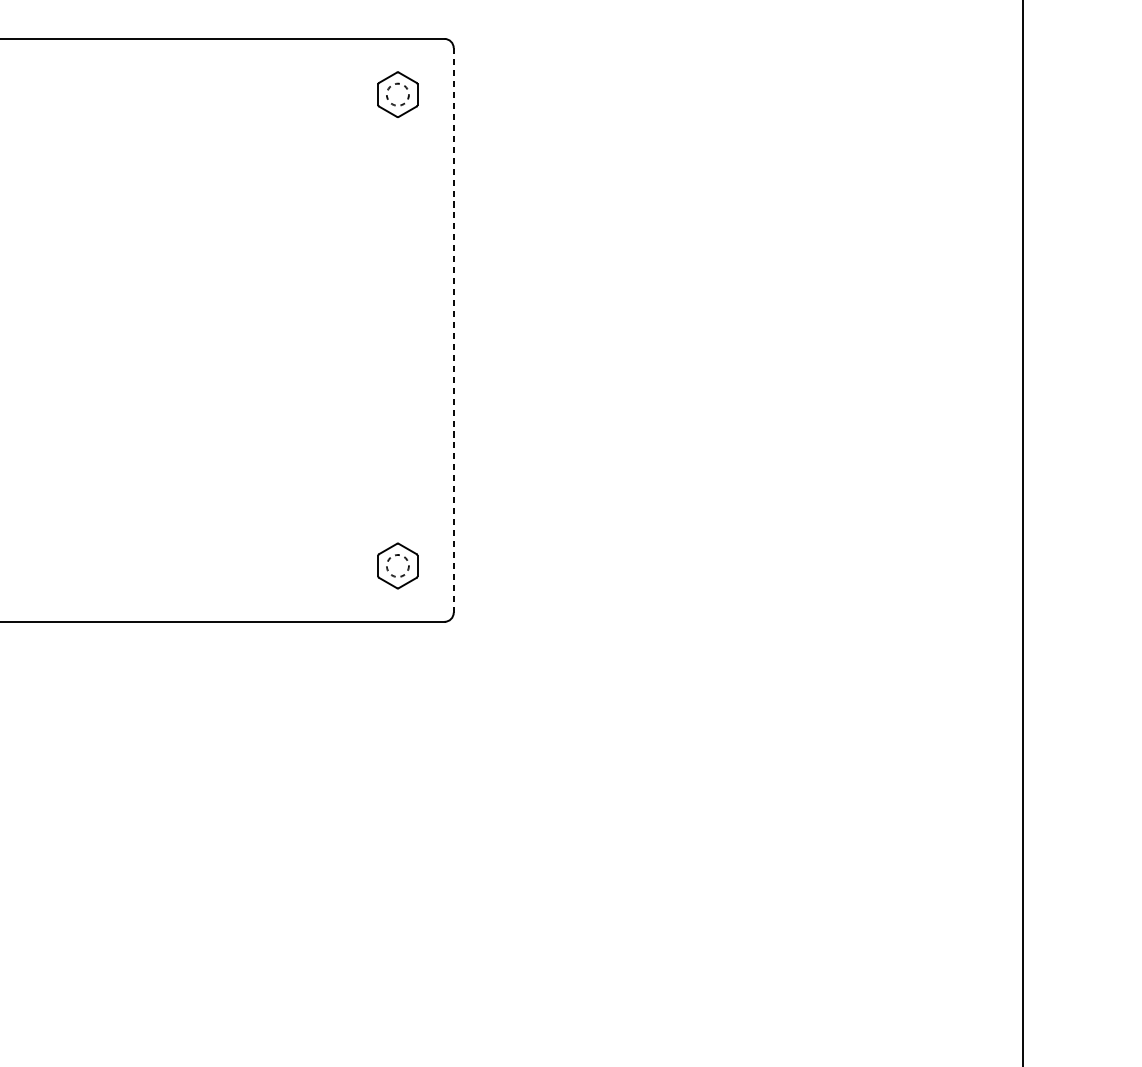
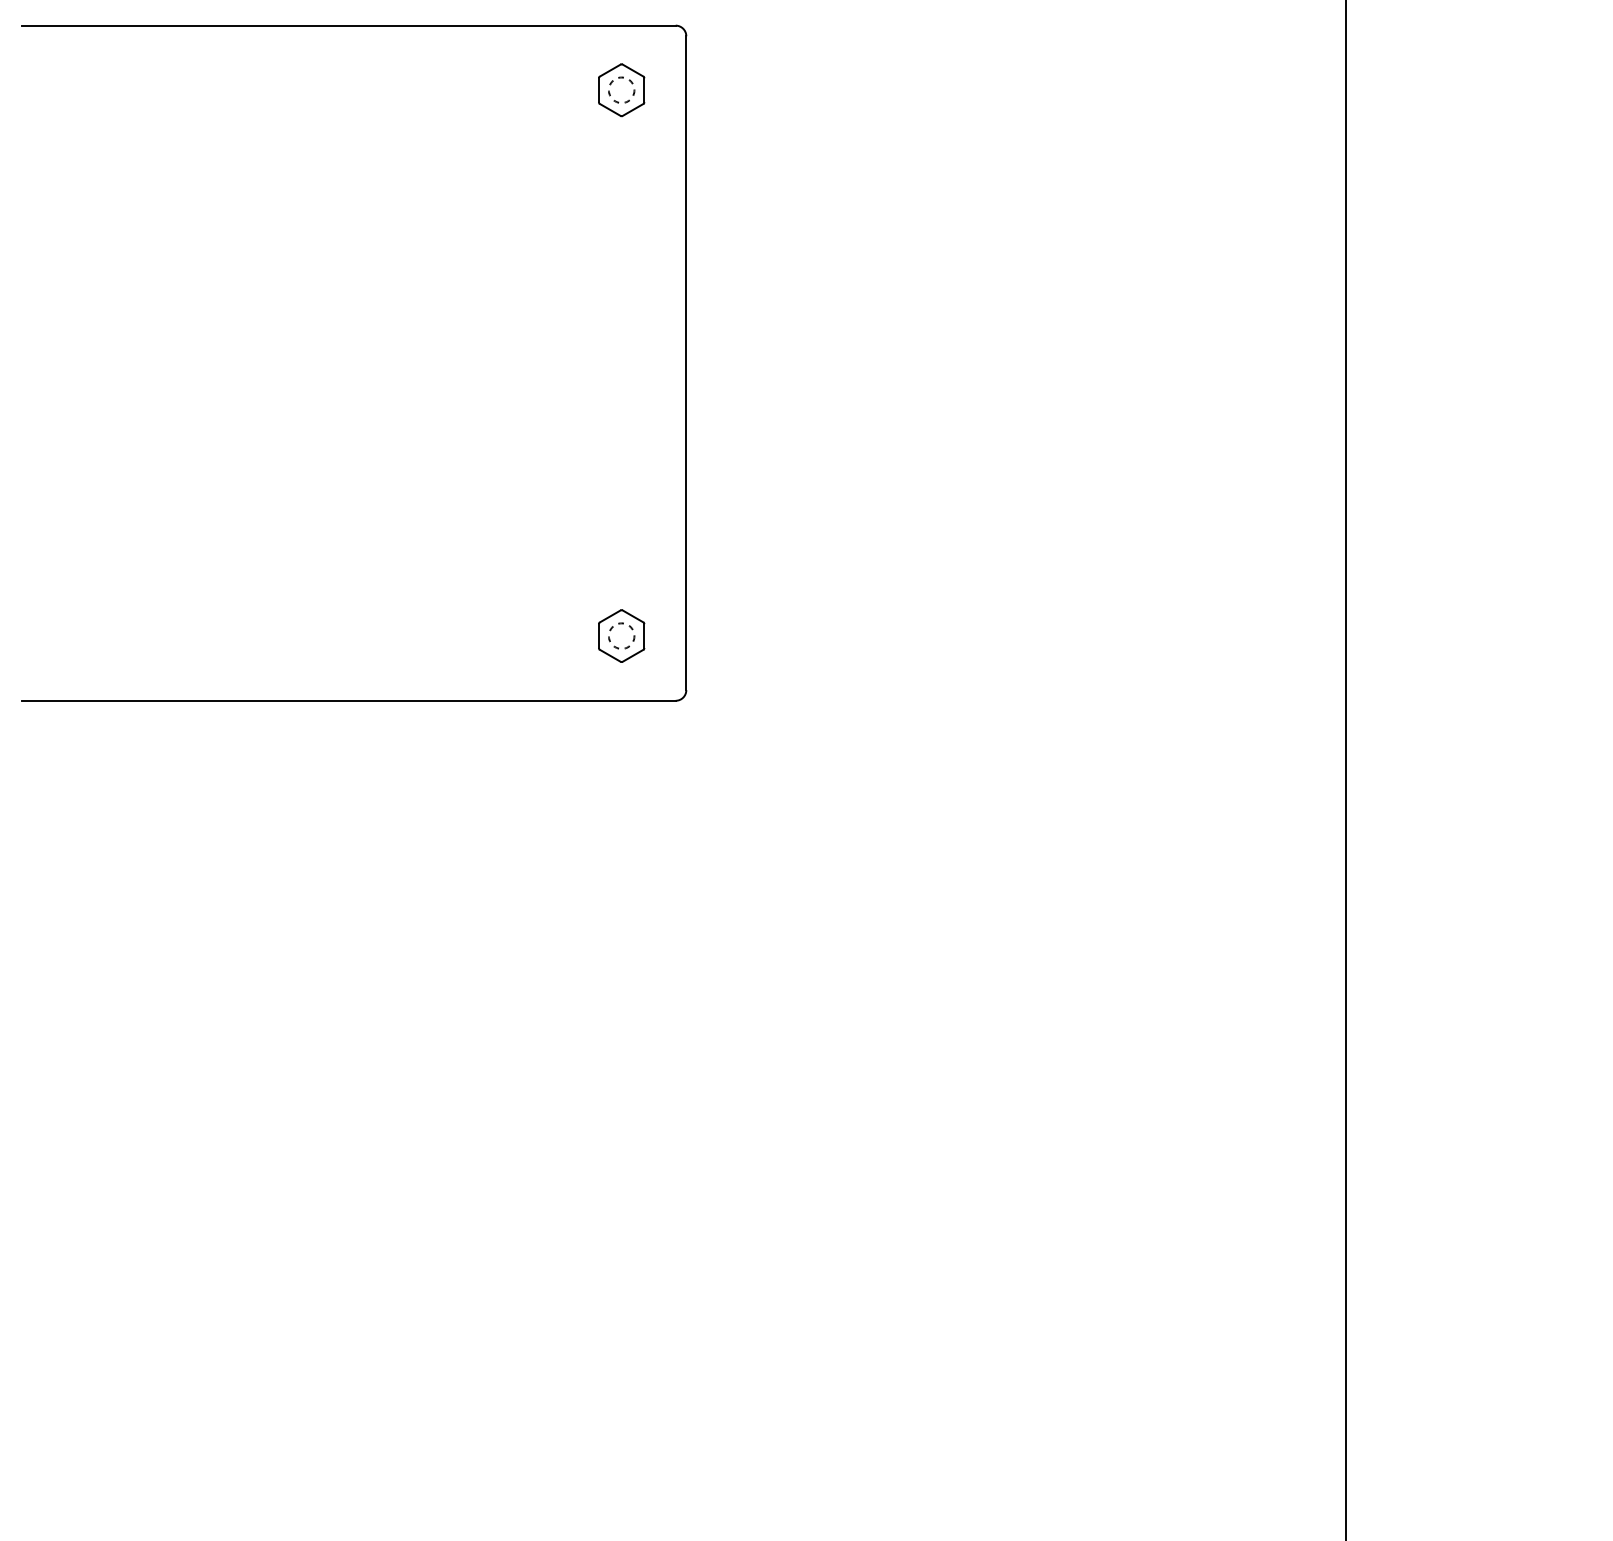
line: (453, 330) -> (686, 363), dashed -> solid

